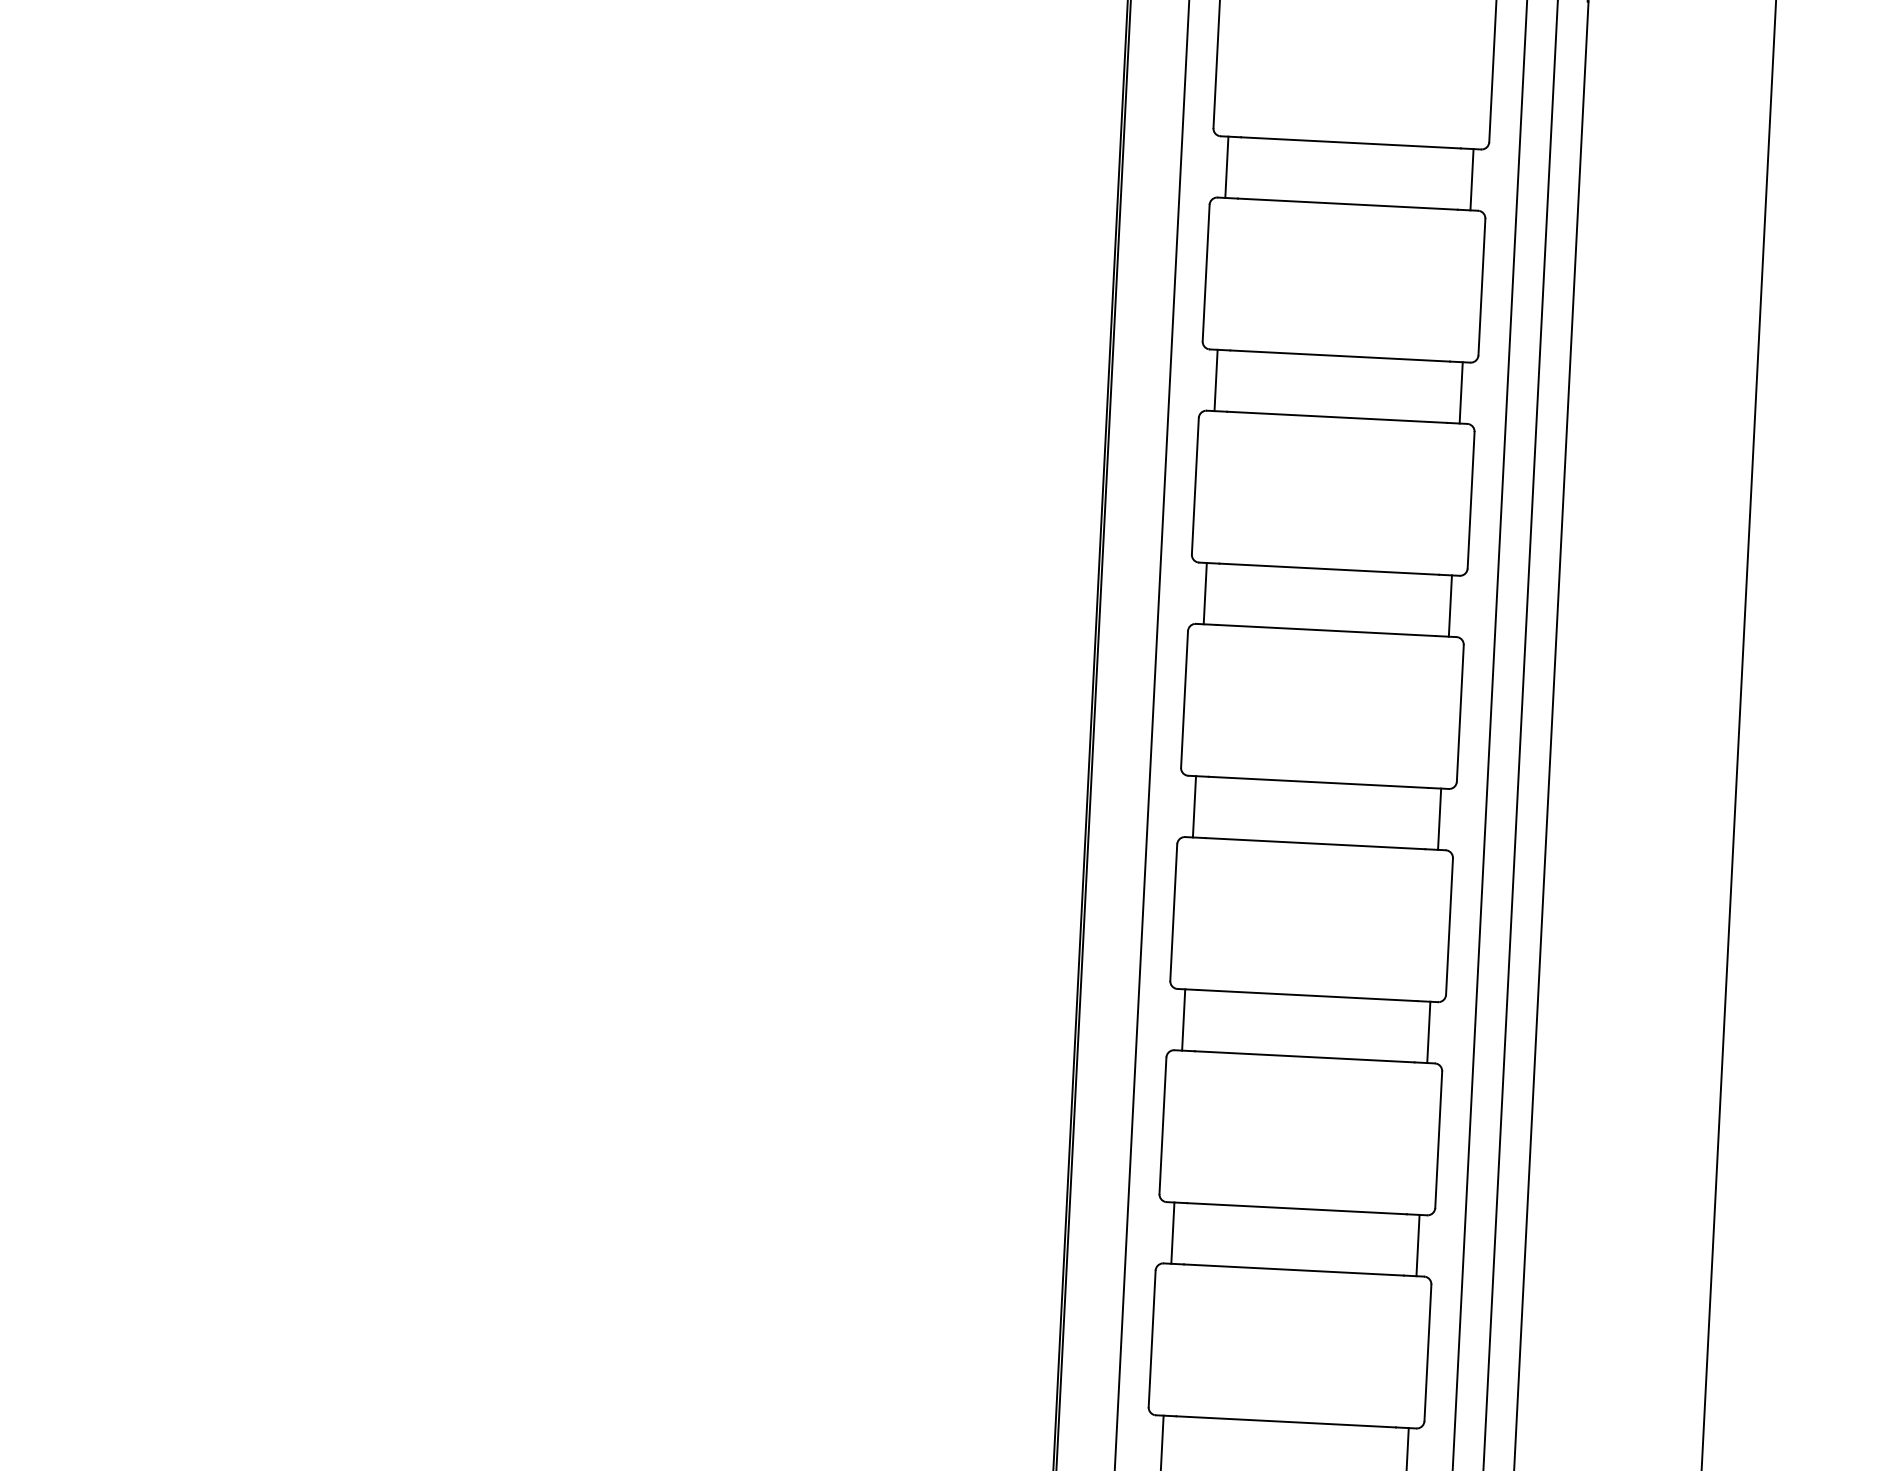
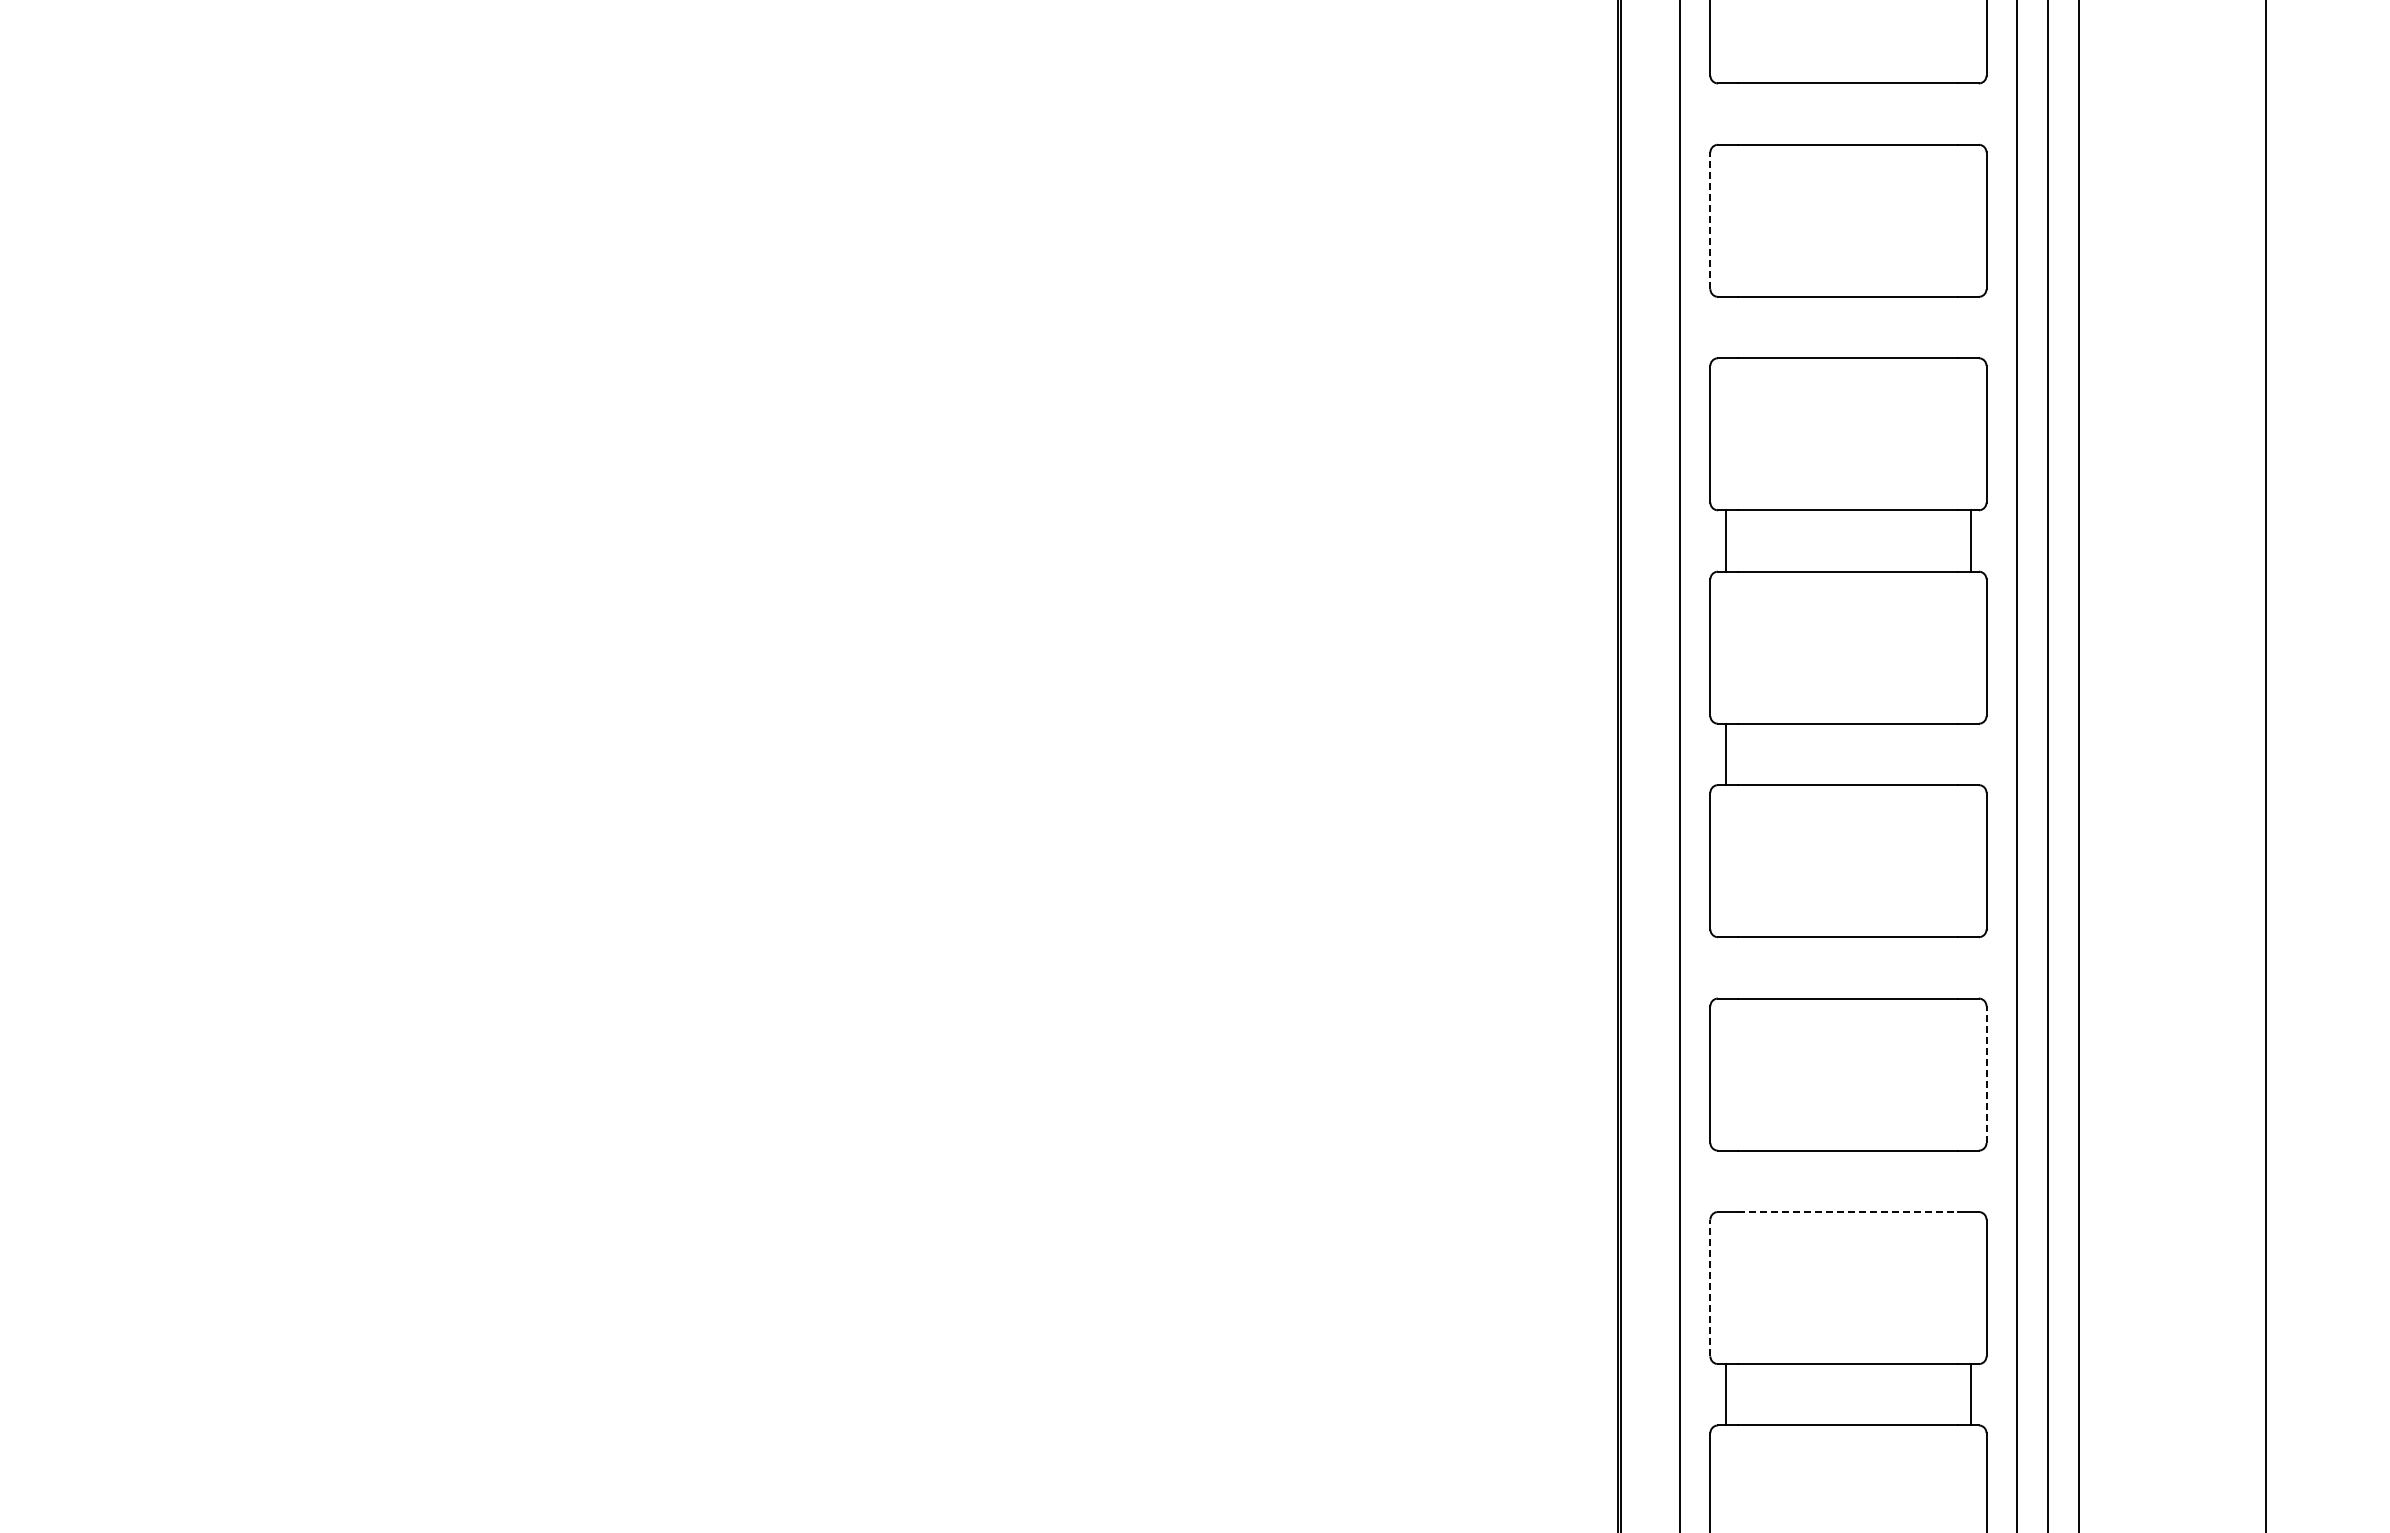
line: (1226, 166) -> (1725, 113), removed
line: (1472, 179) -> (1971, 113), removed
line: (1206, 272) -> (1710, 220), solid -> dashed
line: (1215, 380) -> (1725, 327), removed
line: (1461, 392) -> (1971, 327), removed
line: (1439, 819) -> (1971, 754), removed
line: (1183, 1019) -> (1725, 967), removed
line: (1429, 1032) -> (1971, 967), removed
line: (1438, 1139) -> (1986, 1074), solid -> dashed
line: (1172, 1233) -> (1725, 1181), removed
line: (1418, 1245) -> (1971, 1181), removed
line: (1293, 1270) -> (1848, 1212), solid -> dashed
line: (1152, 1338) -> (1710, 1287), solid -> dashed

